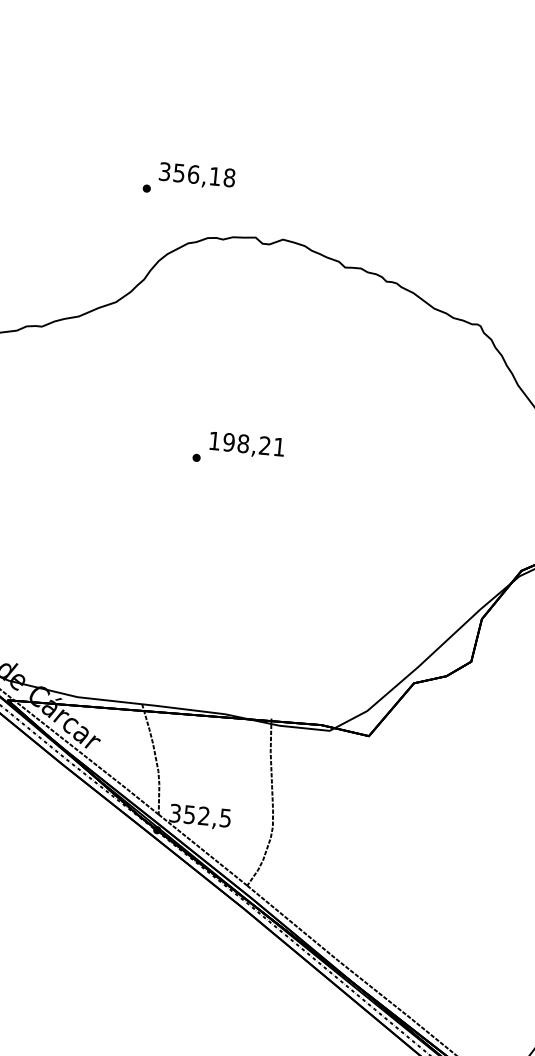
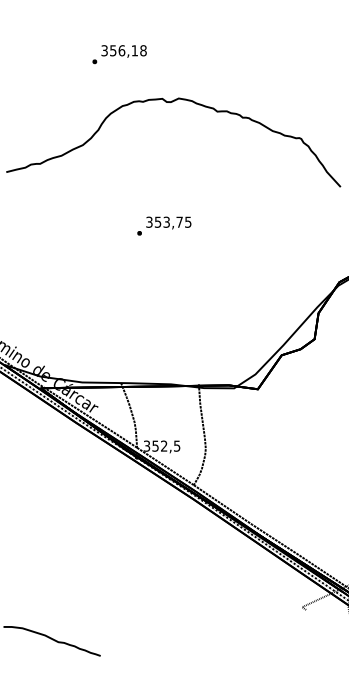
text: (189, 180) -> (119, 54), moved
text: (246, 442) -> (168, 221), 198,21 -> 353,75

